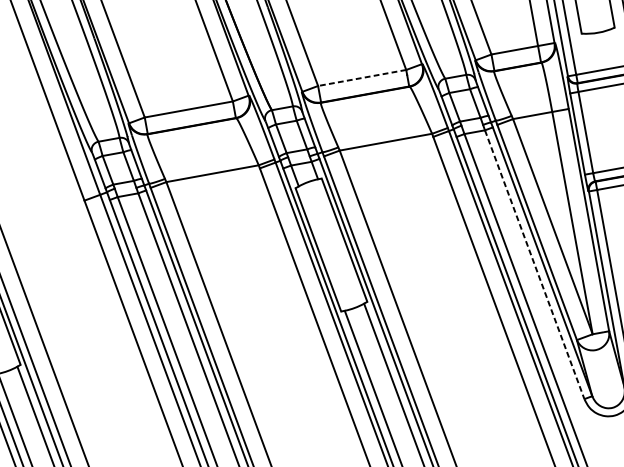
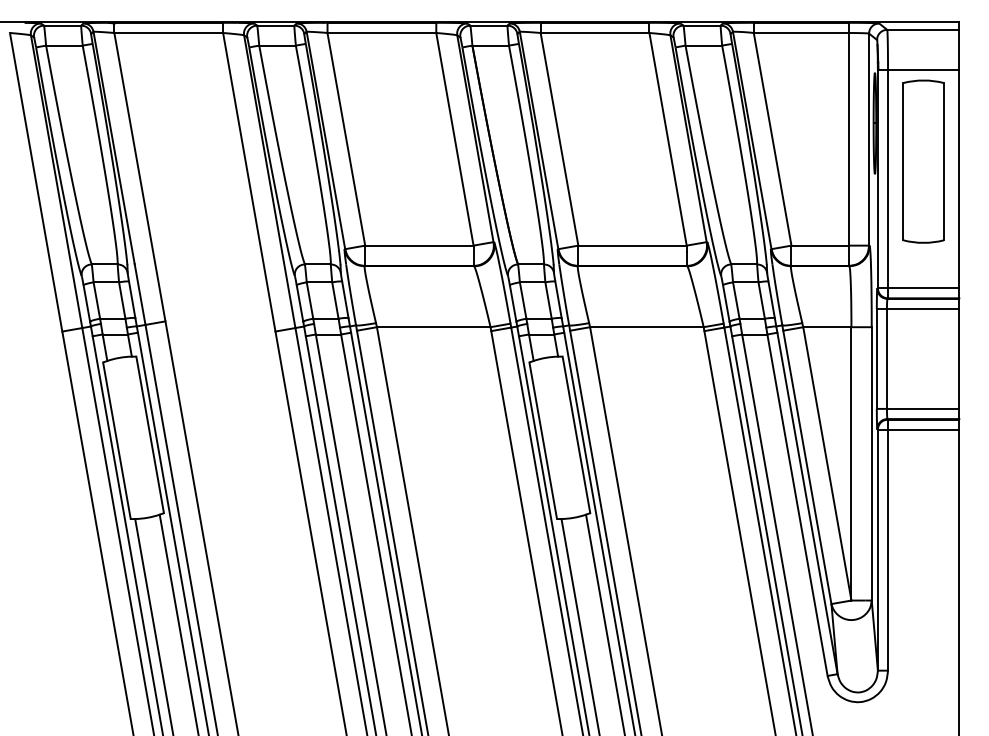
line: (362, 77) -> (632, 245), dashed -> solid
line: (534, 264) -> (797, 505), dashed -> solid

